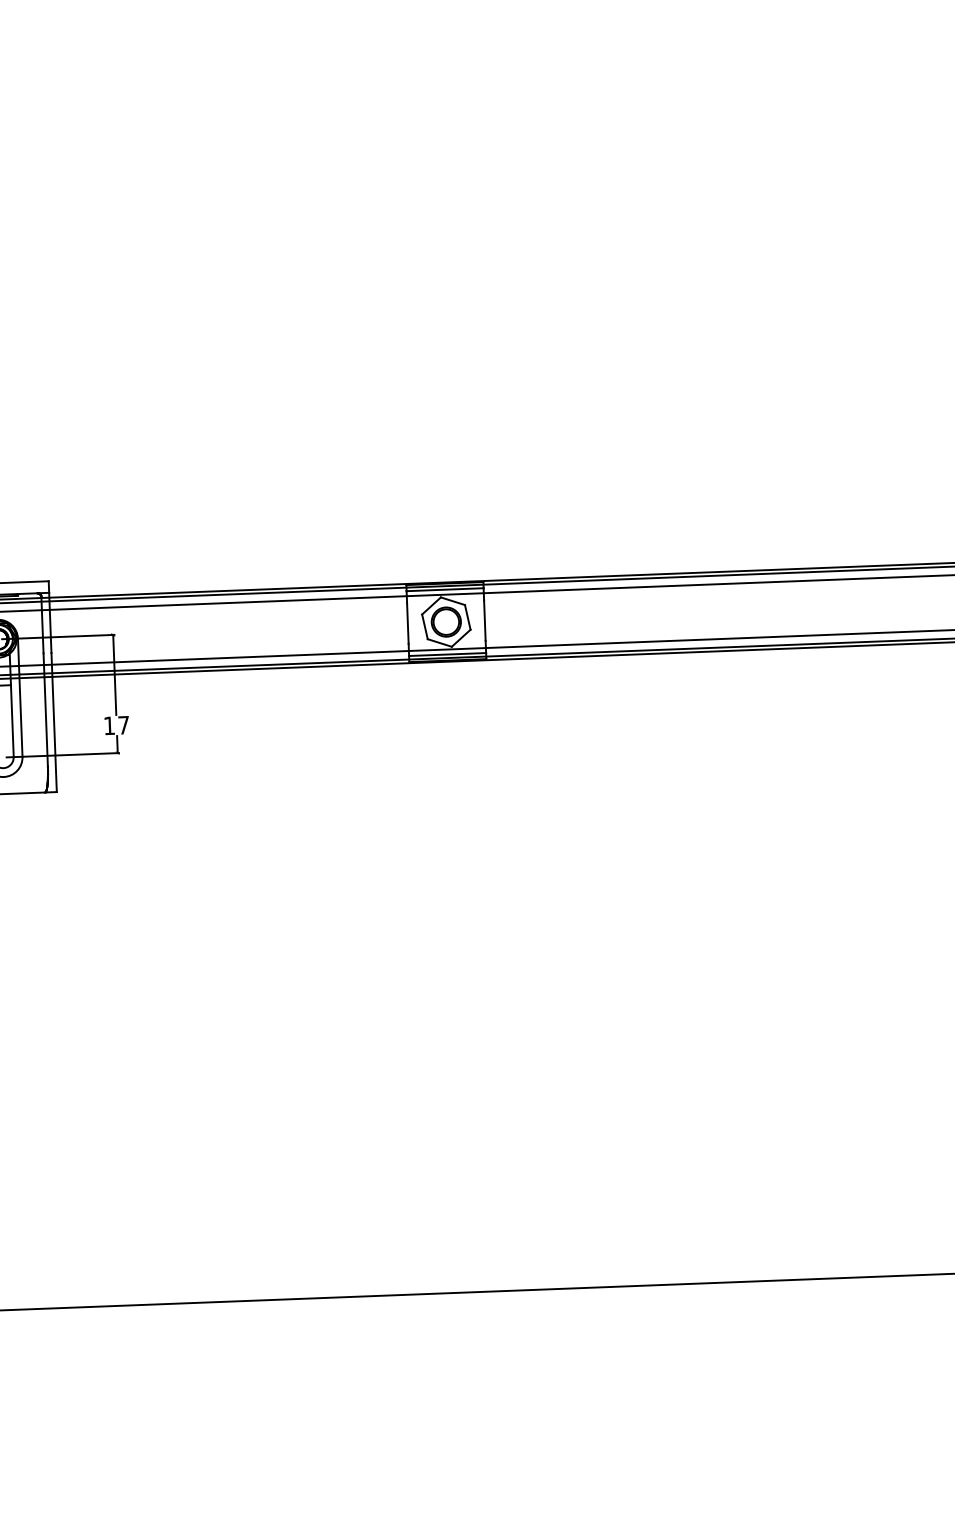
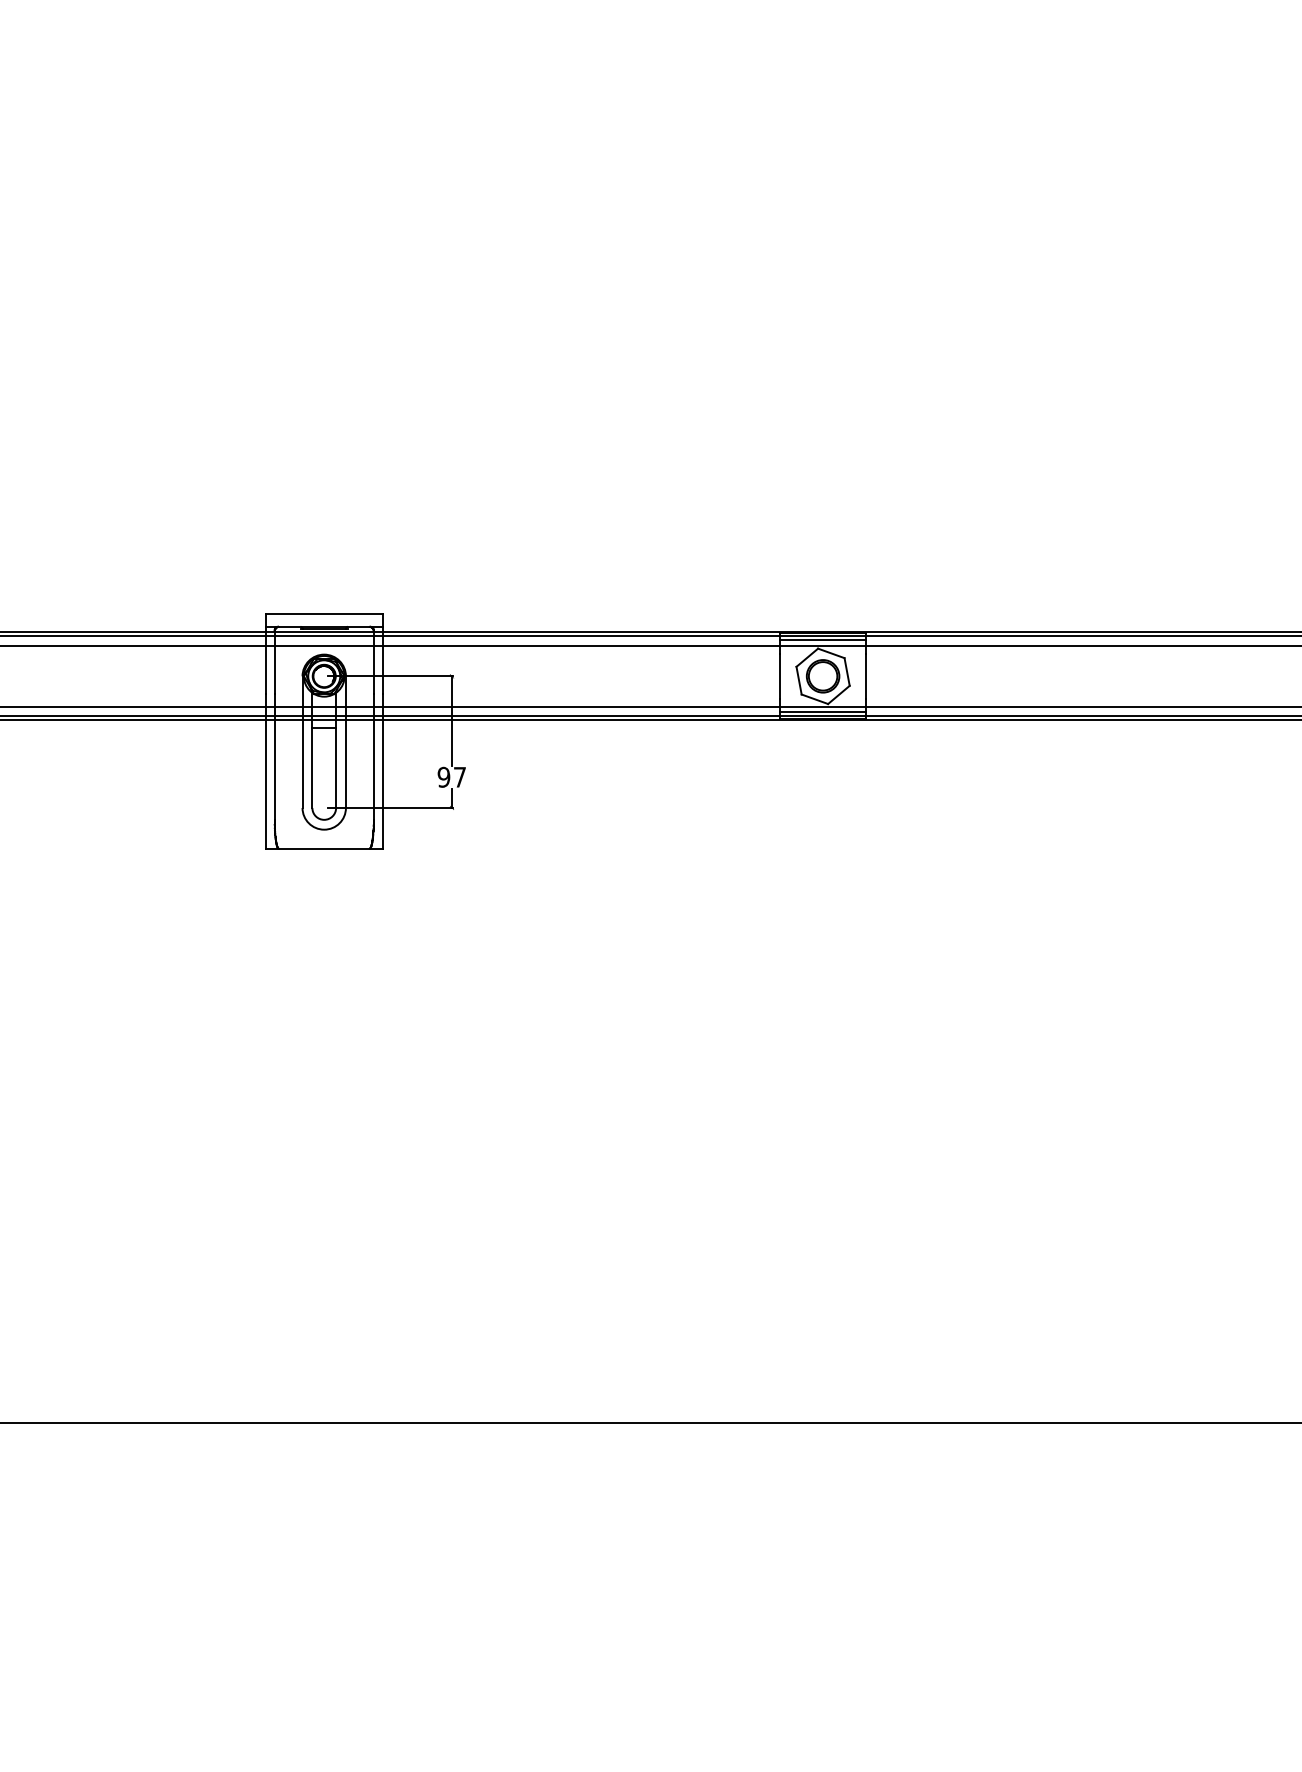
text: (108, 725) -> (443, 776), 17 -> 97

